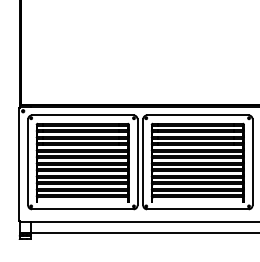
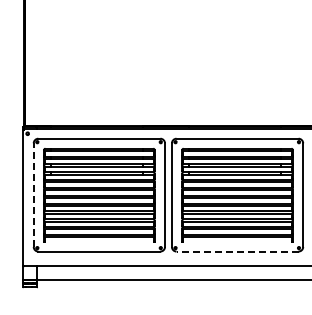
line: (28, 162) -> (33, 195), solid -> dashed
line: (197, 209) -> (237, 251), solid -> dashed

